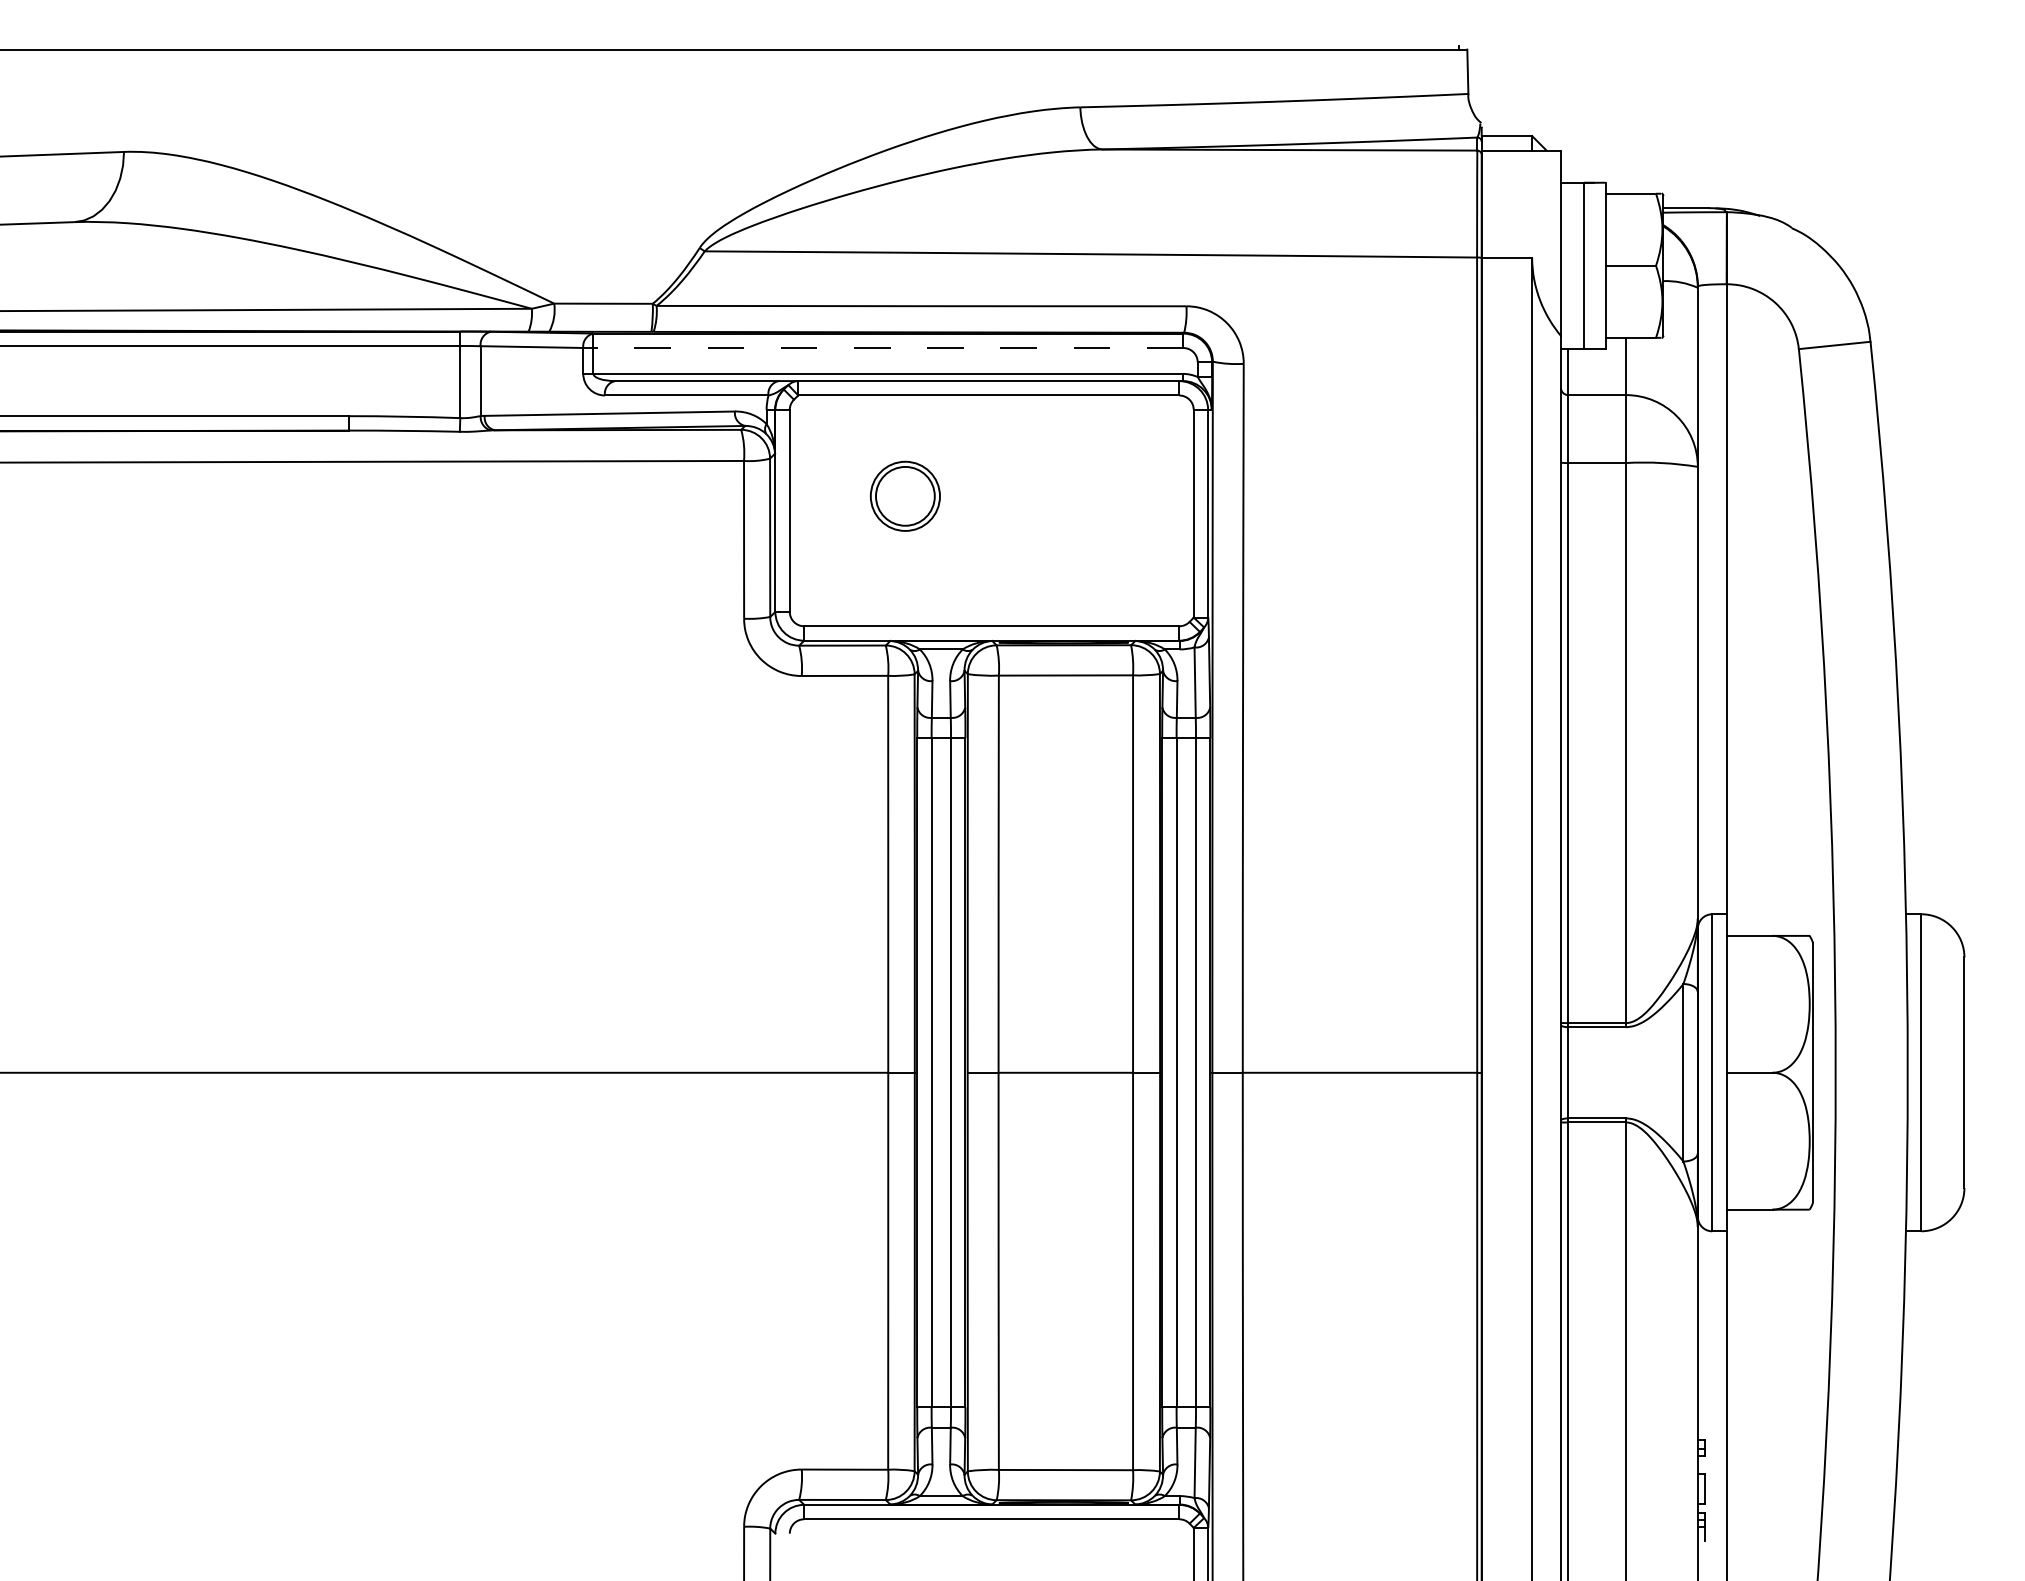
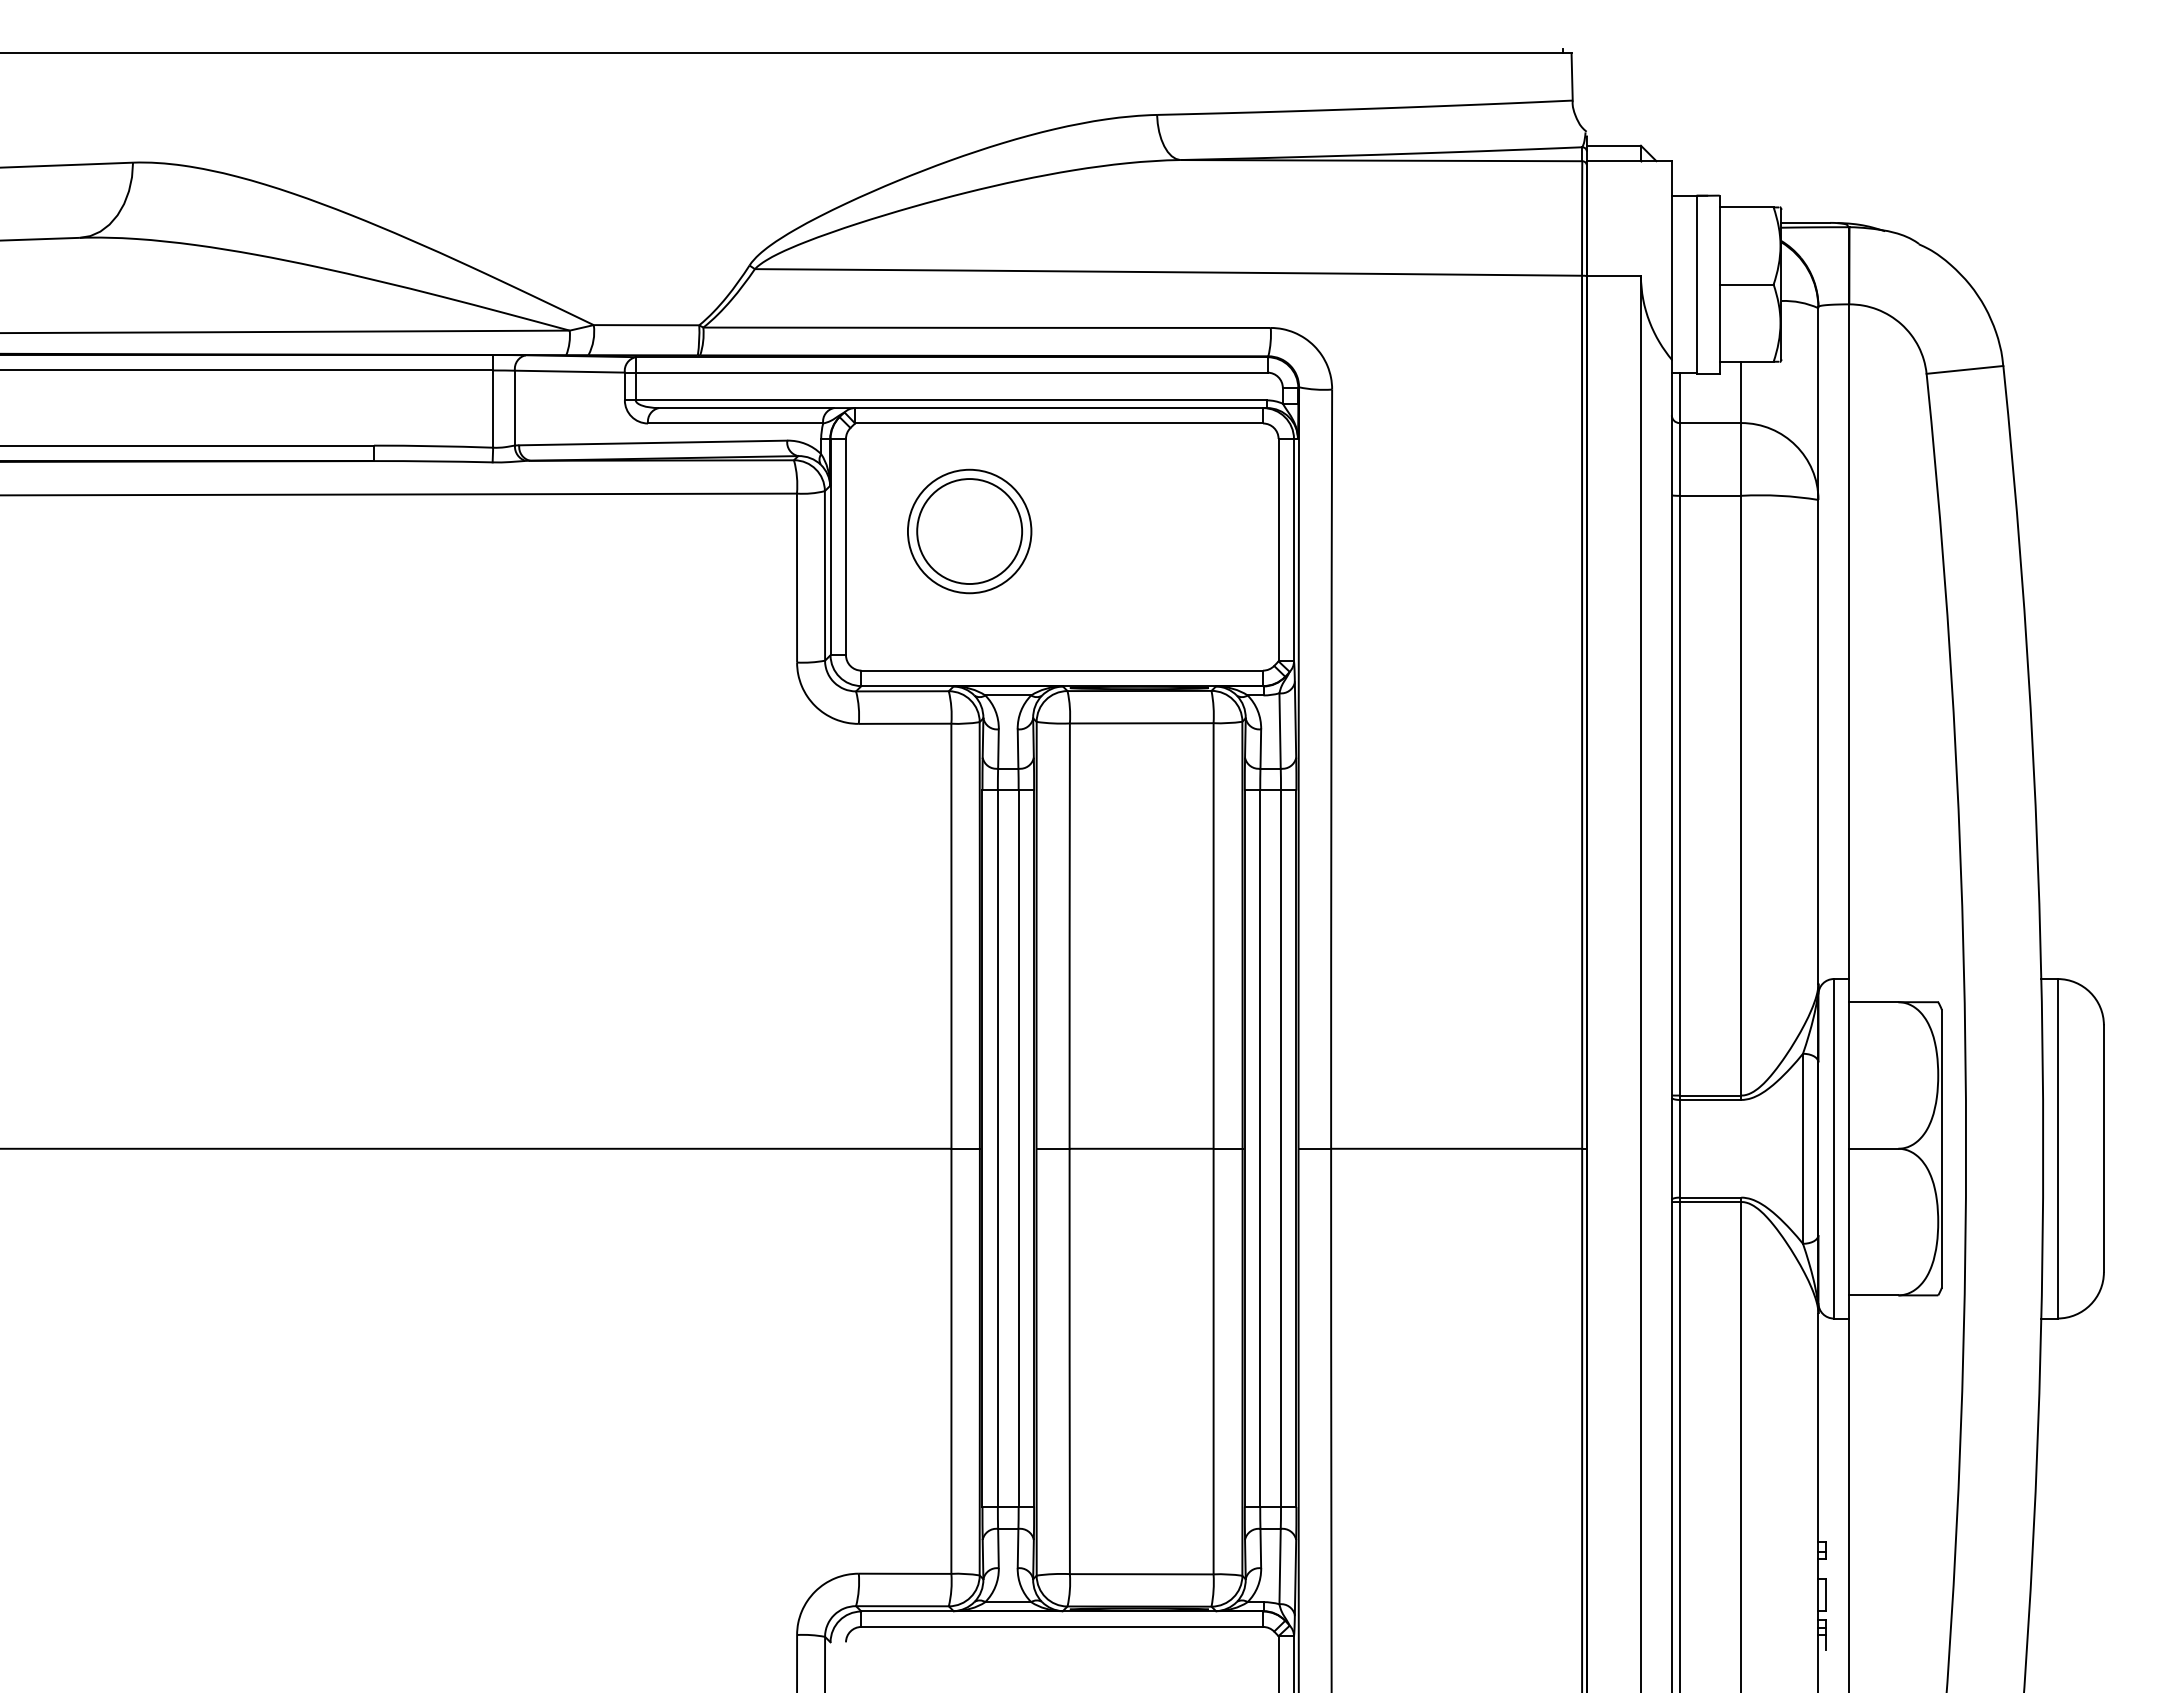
line: (888, 347) -> (951, 372), dashed -> solid
part: (905, 496) -> (969, 531), size x1.67

